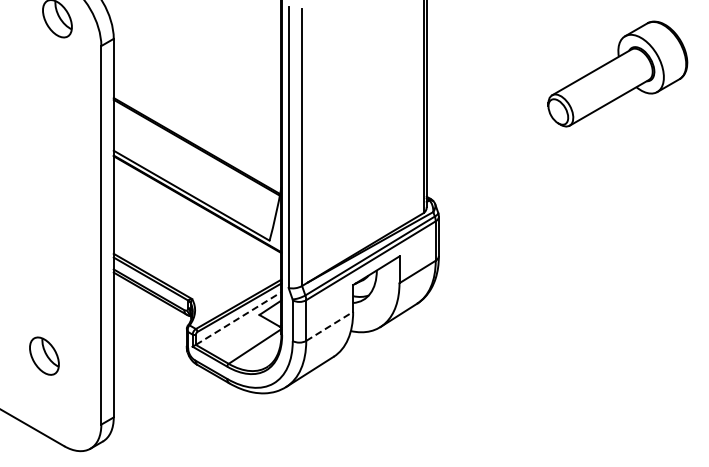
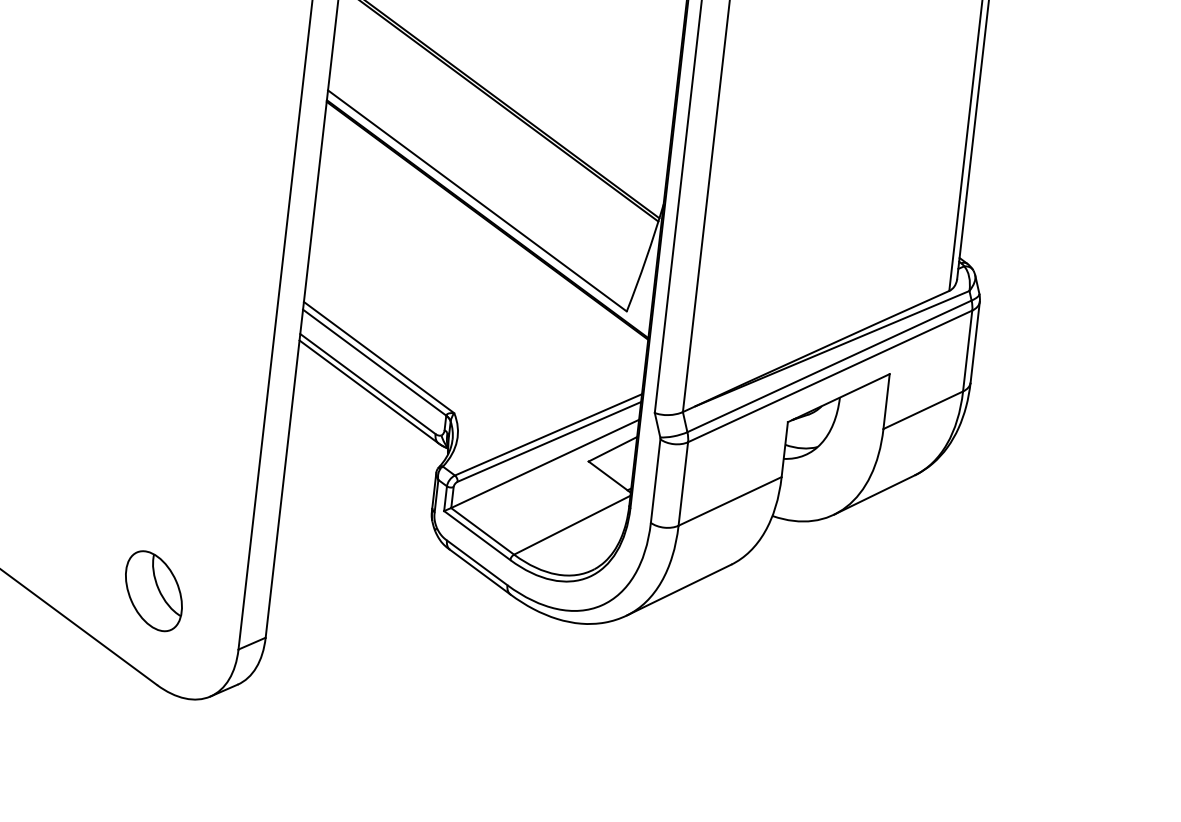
line: (239, 318) -> (546, 464), dashed -> solid
line: (329, 326) -> (729, 501), dashed -> solid
part: (44, 355) -> (154, 589), moved

